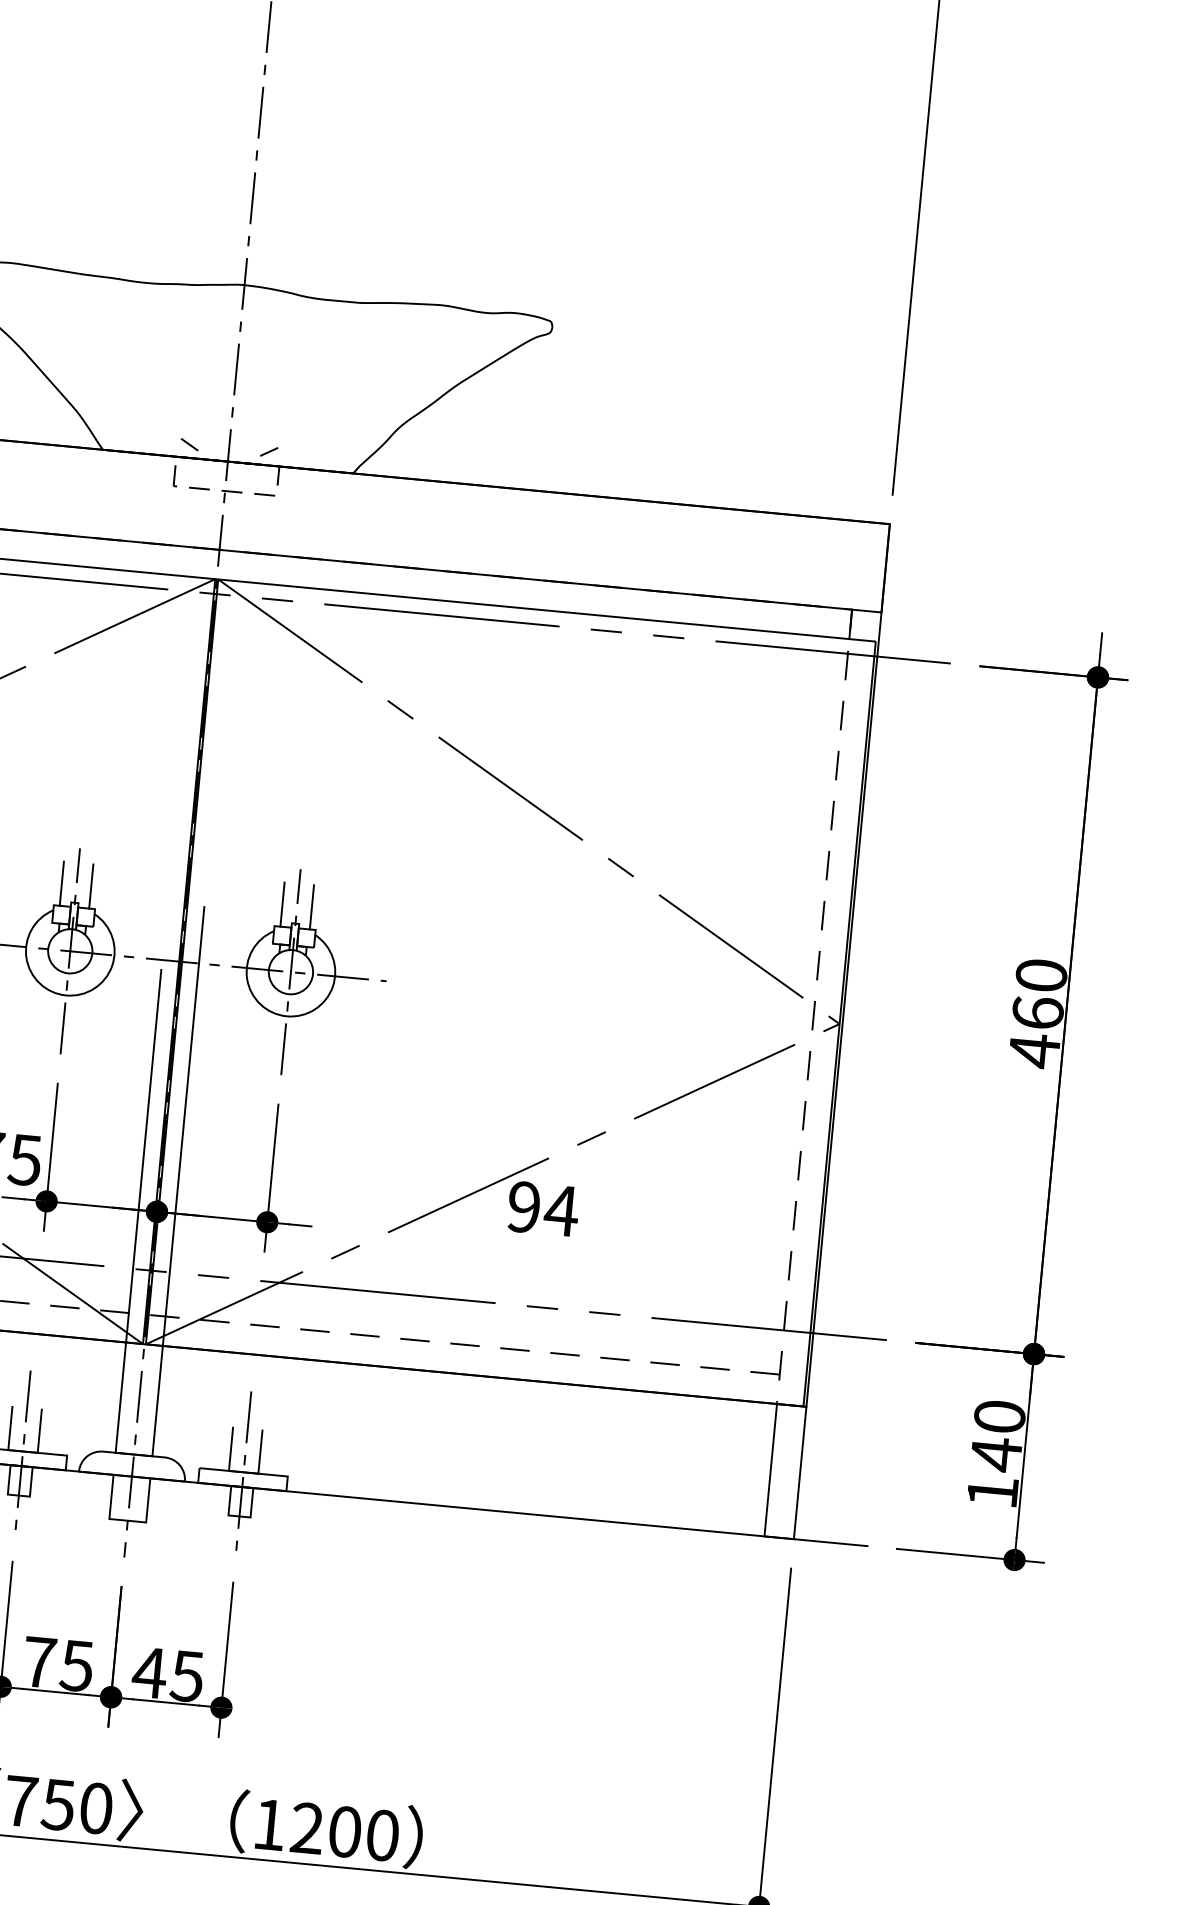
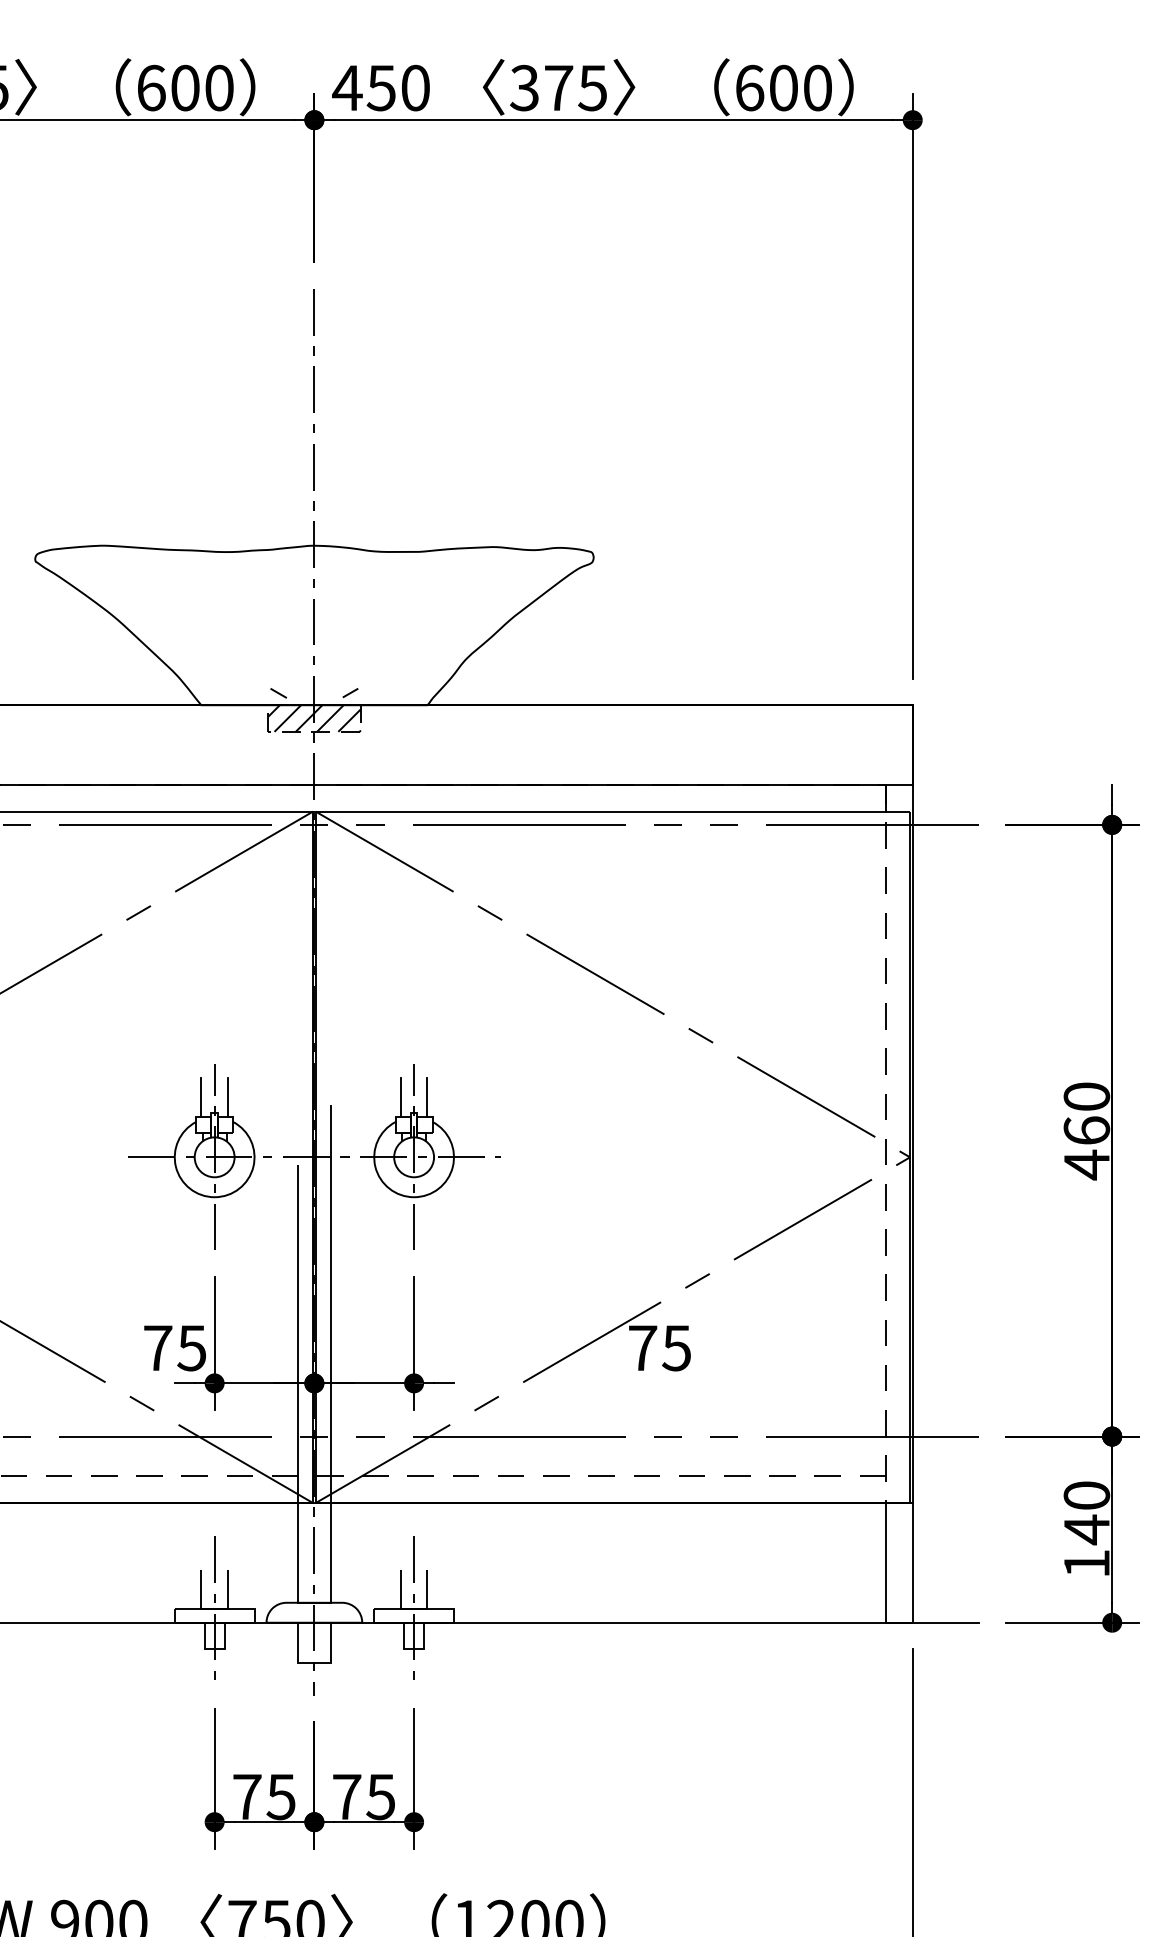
hatch: (225, 476) -> (313, 718), added
text: (543, 1209) -> (660, 1348), 94 -> 75
text: (149, 1672) -> (346, 1796), 45 -> 75

